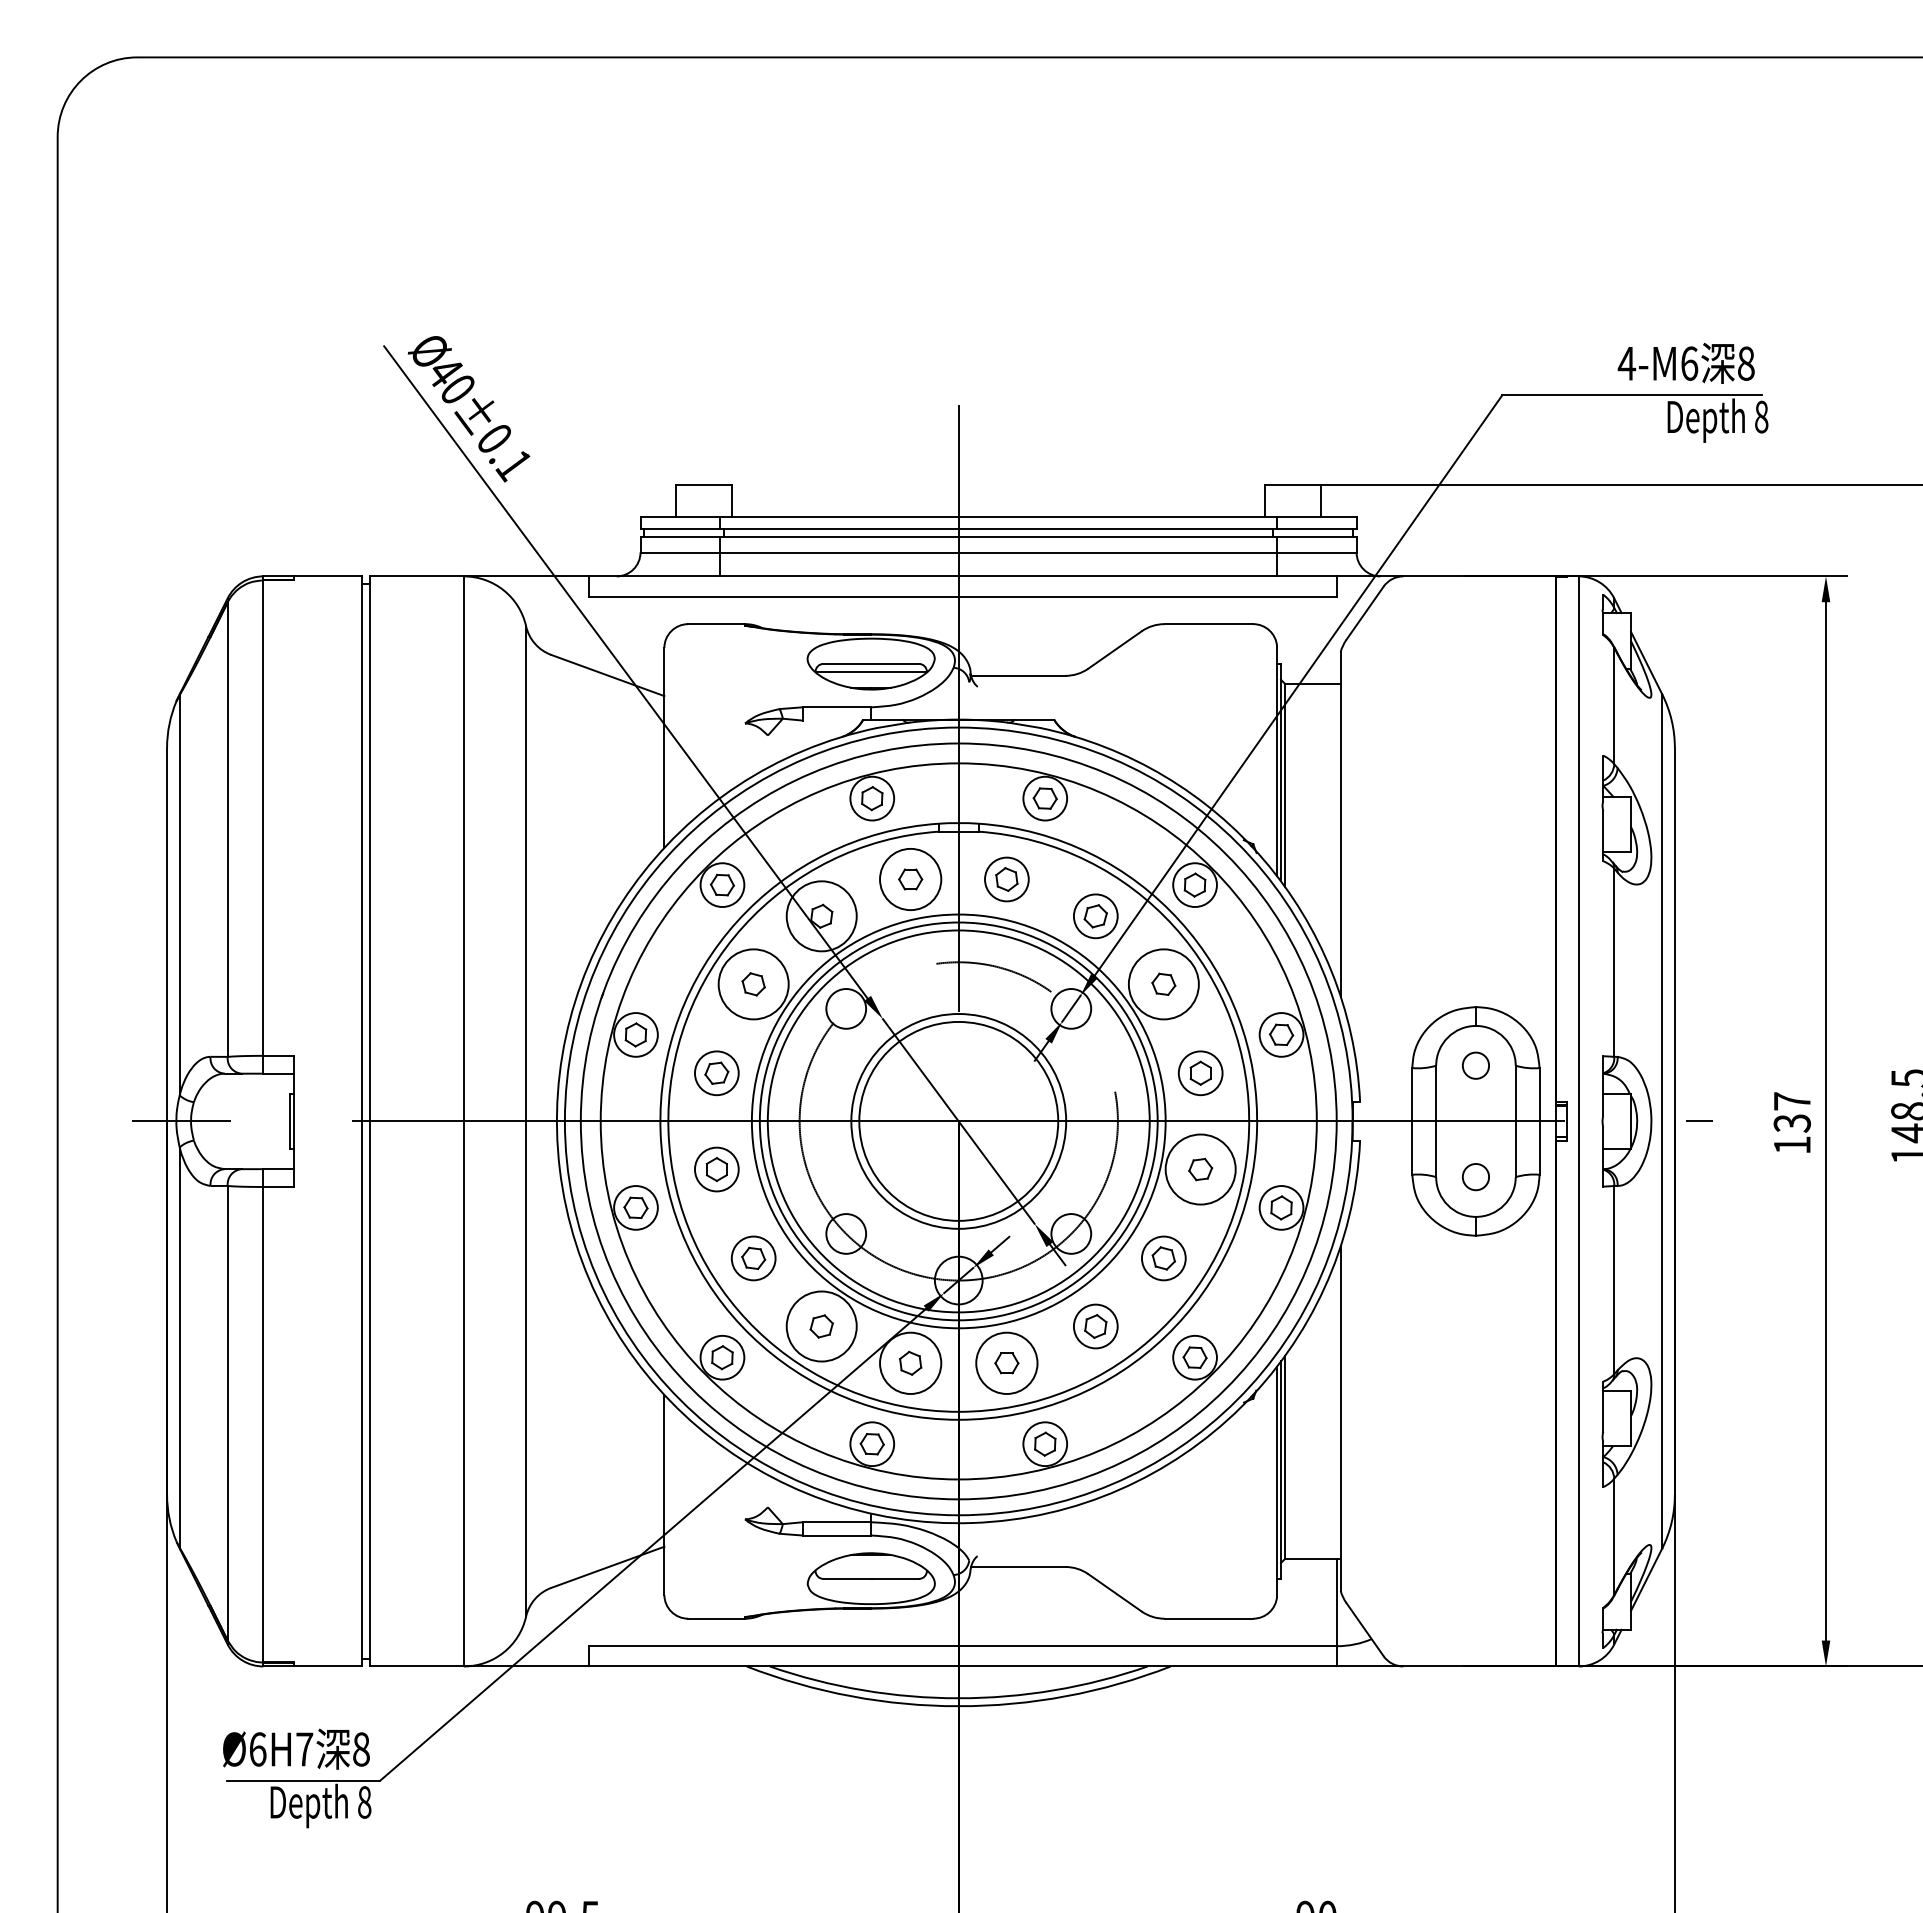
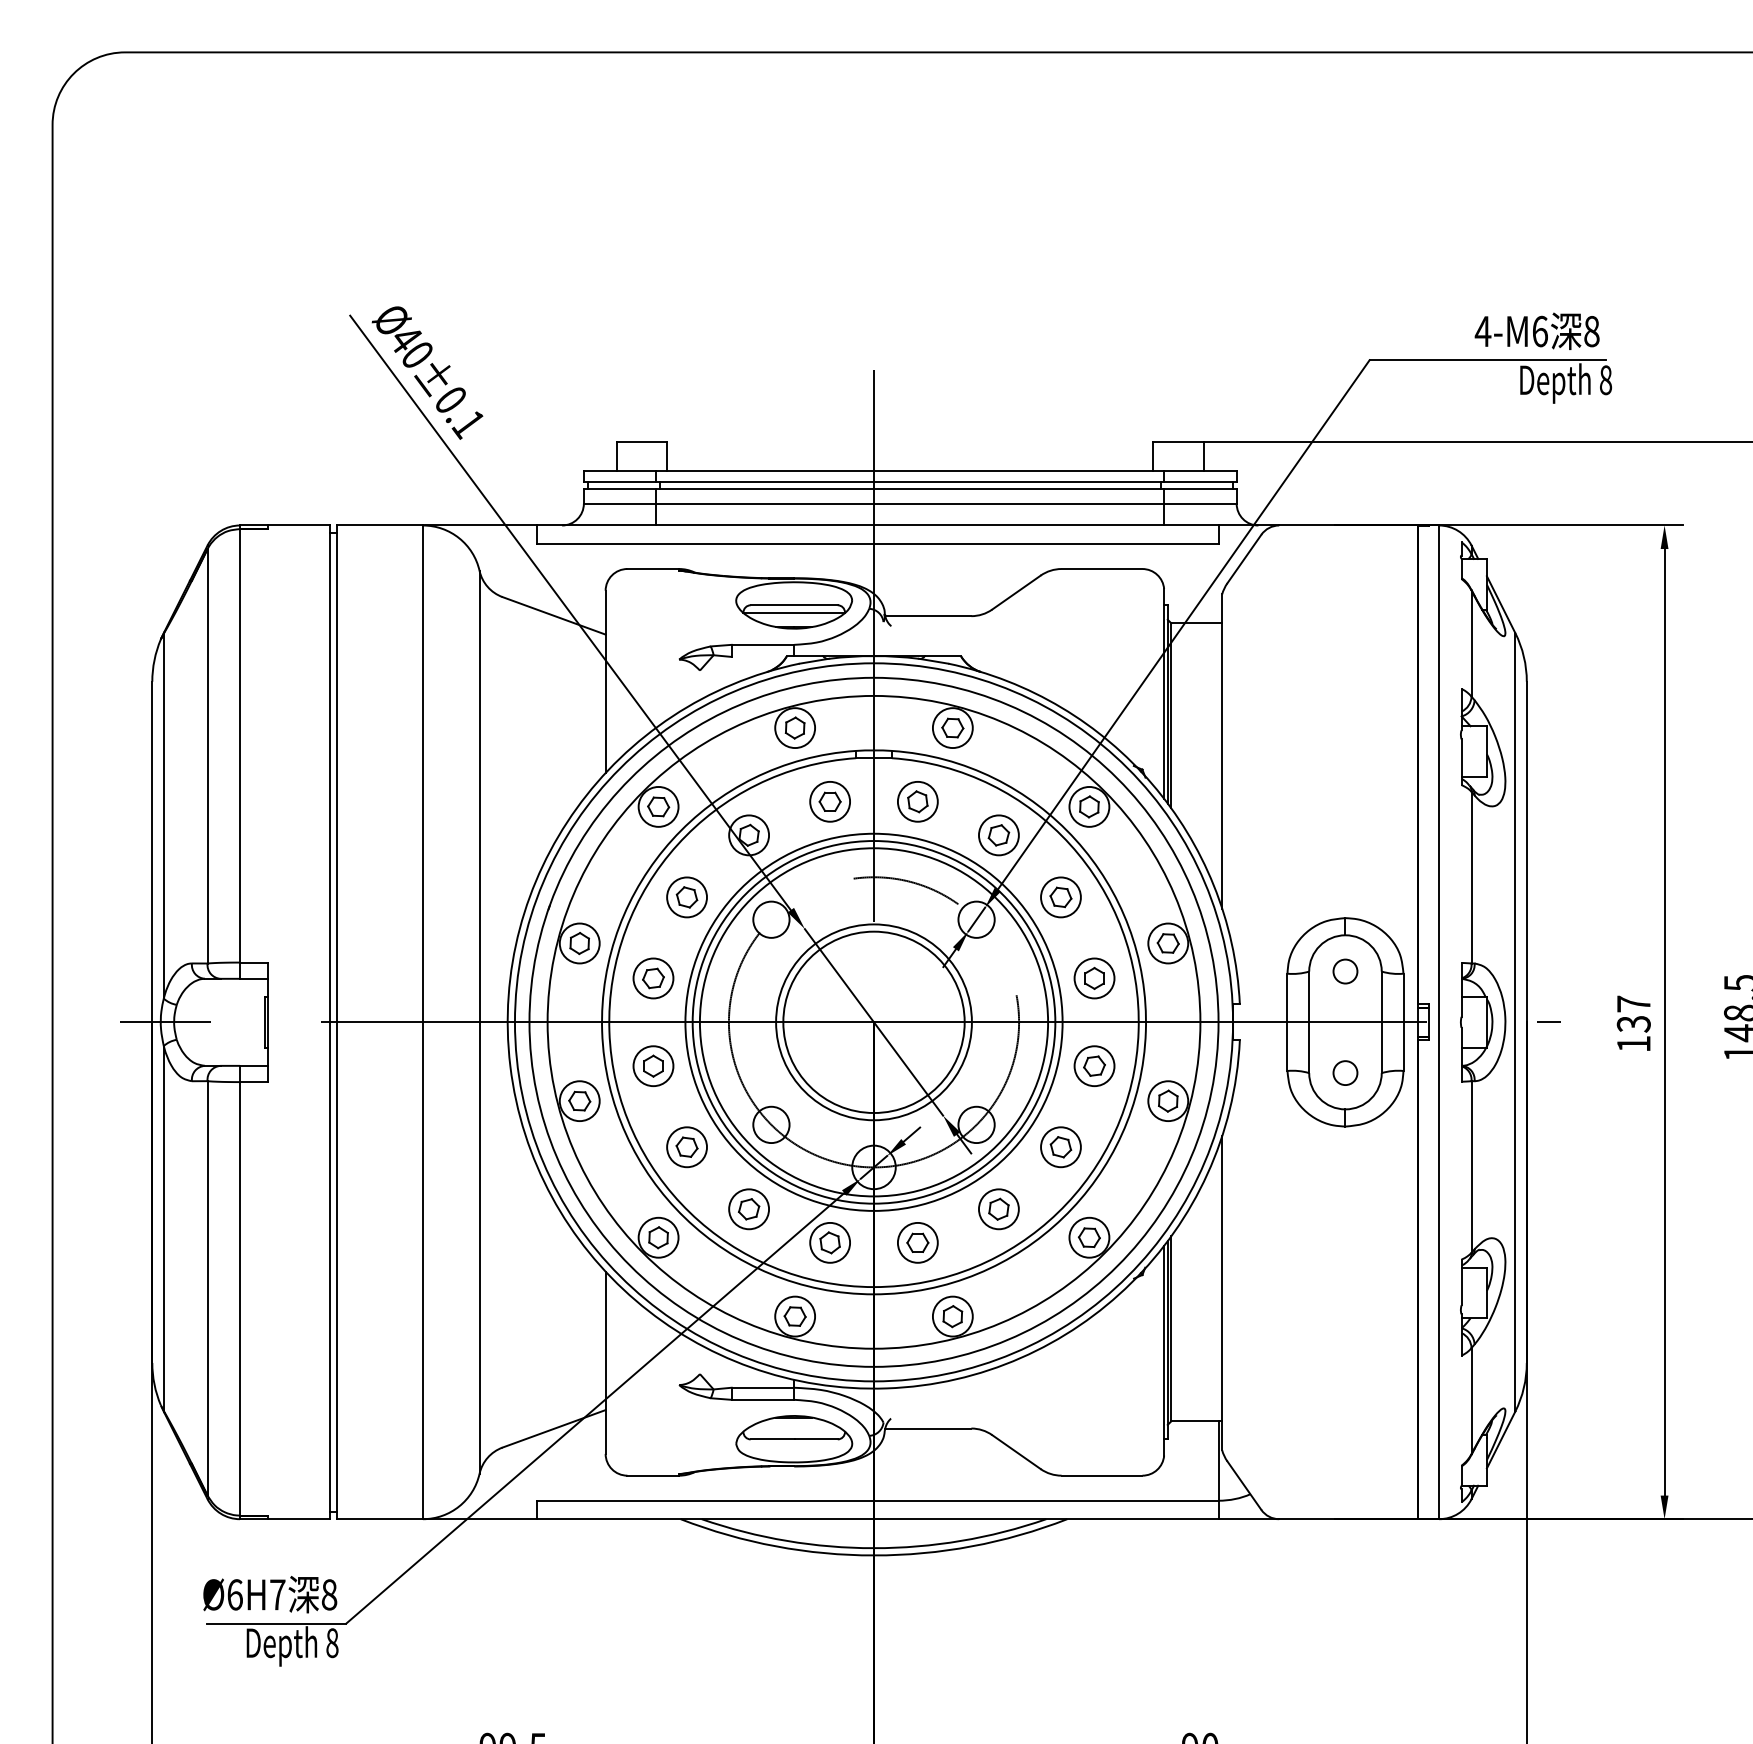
circle: (910, 879) -> (830, 801), size x0.71
circle: (821, 916) -> (748, 835), size x0.62
circle: (753, 984) -> (686, 897), size x0.62
circle: (1163, 984) -> (1060, 897), size x0.62
circle: (1200, 1169) -> (1094, 1066), size x0.62
circle: (821, 1326) -> (748, 1209), size x0.62
circle: (910, 1363) -> (830, 1243), size x0.71
circle: (1006, 1363) -> (917, 1243), size x0.71

